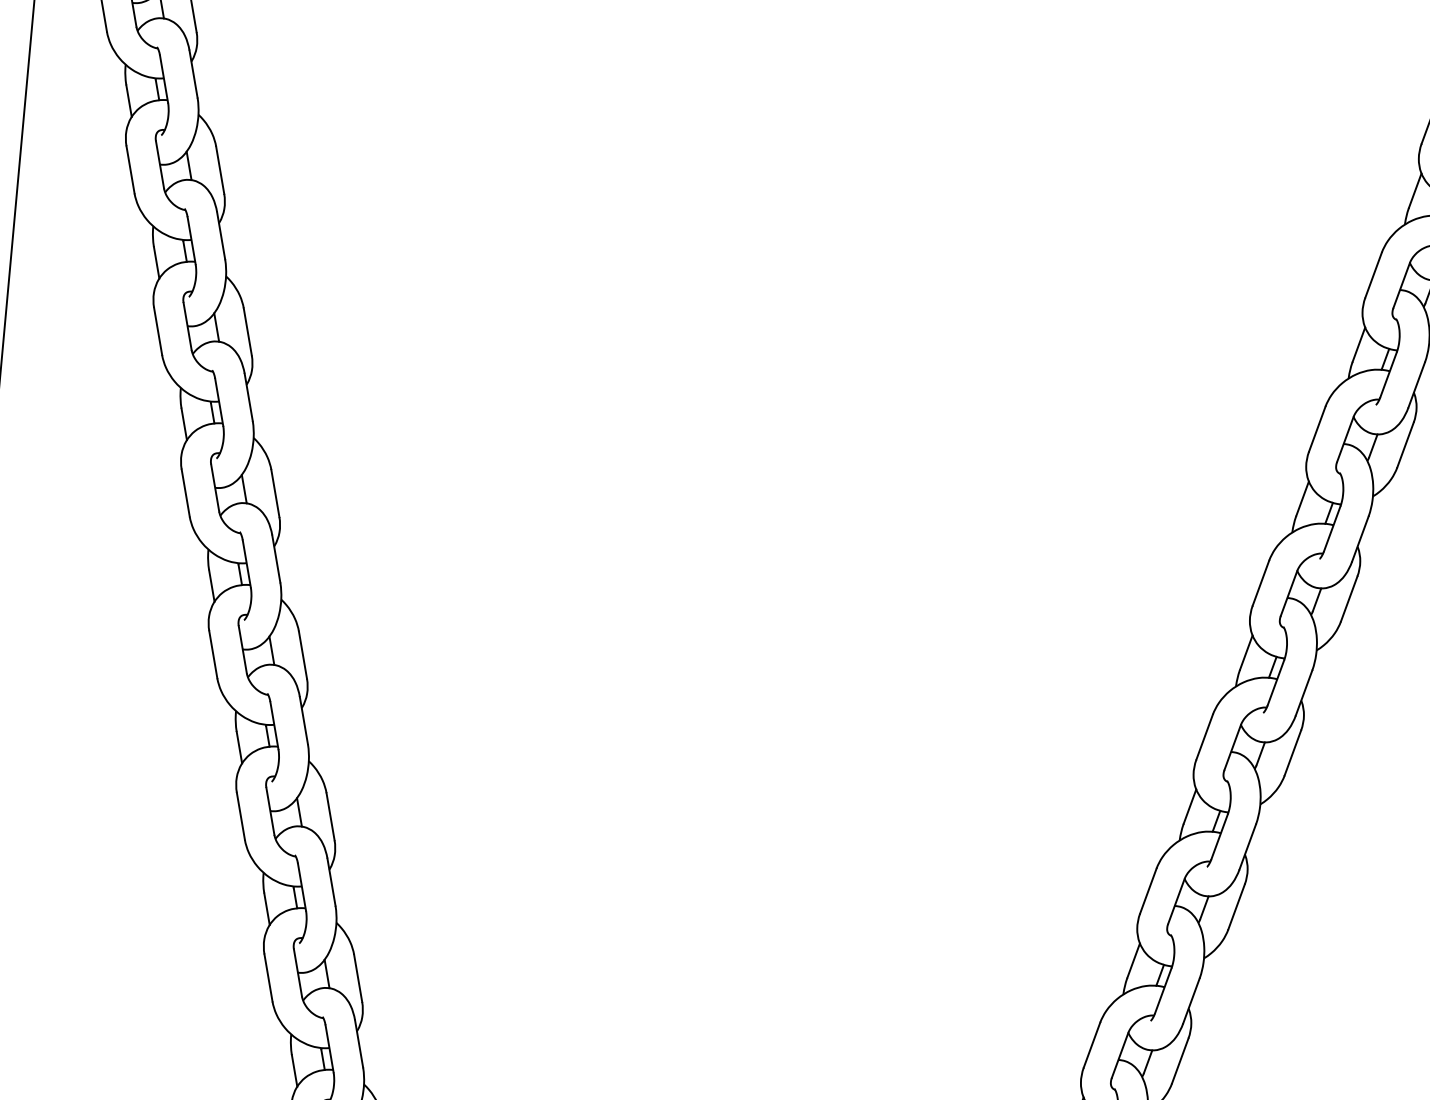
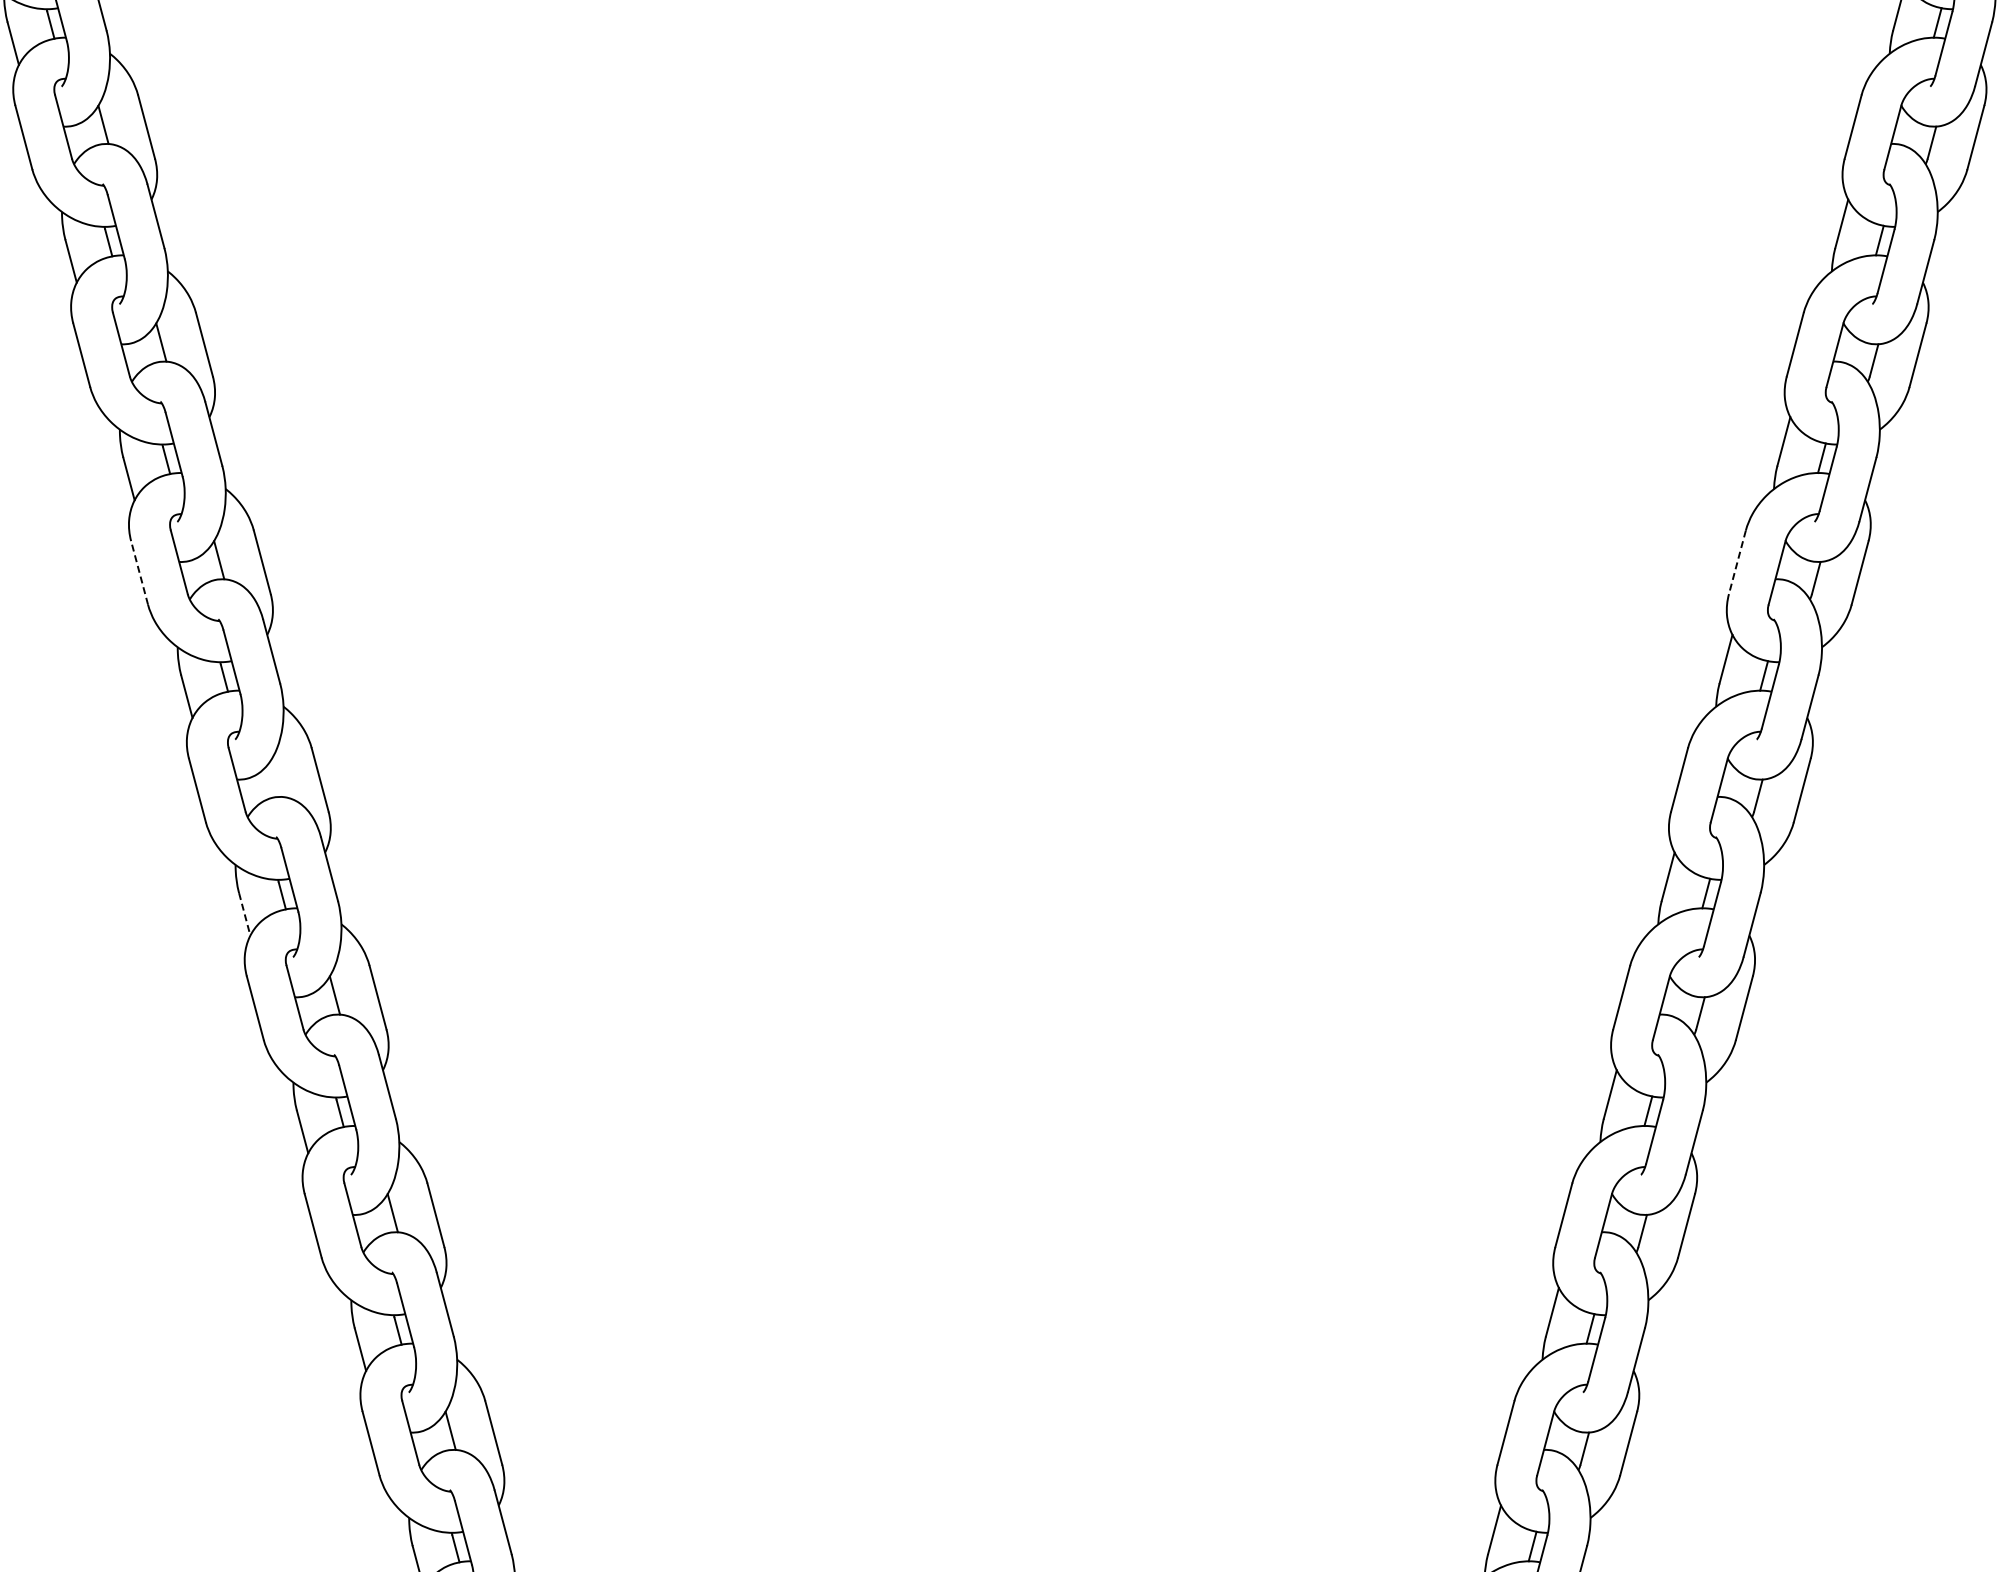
line: (158, 331) -> (139, 572), solid -> dashed
line: (1317, 429) -> (1737, 562), solid -> dashed
line: (244, 488) -> (277, 777), removed
line: (211, 586) -> (244, 914), solid -> dashed

